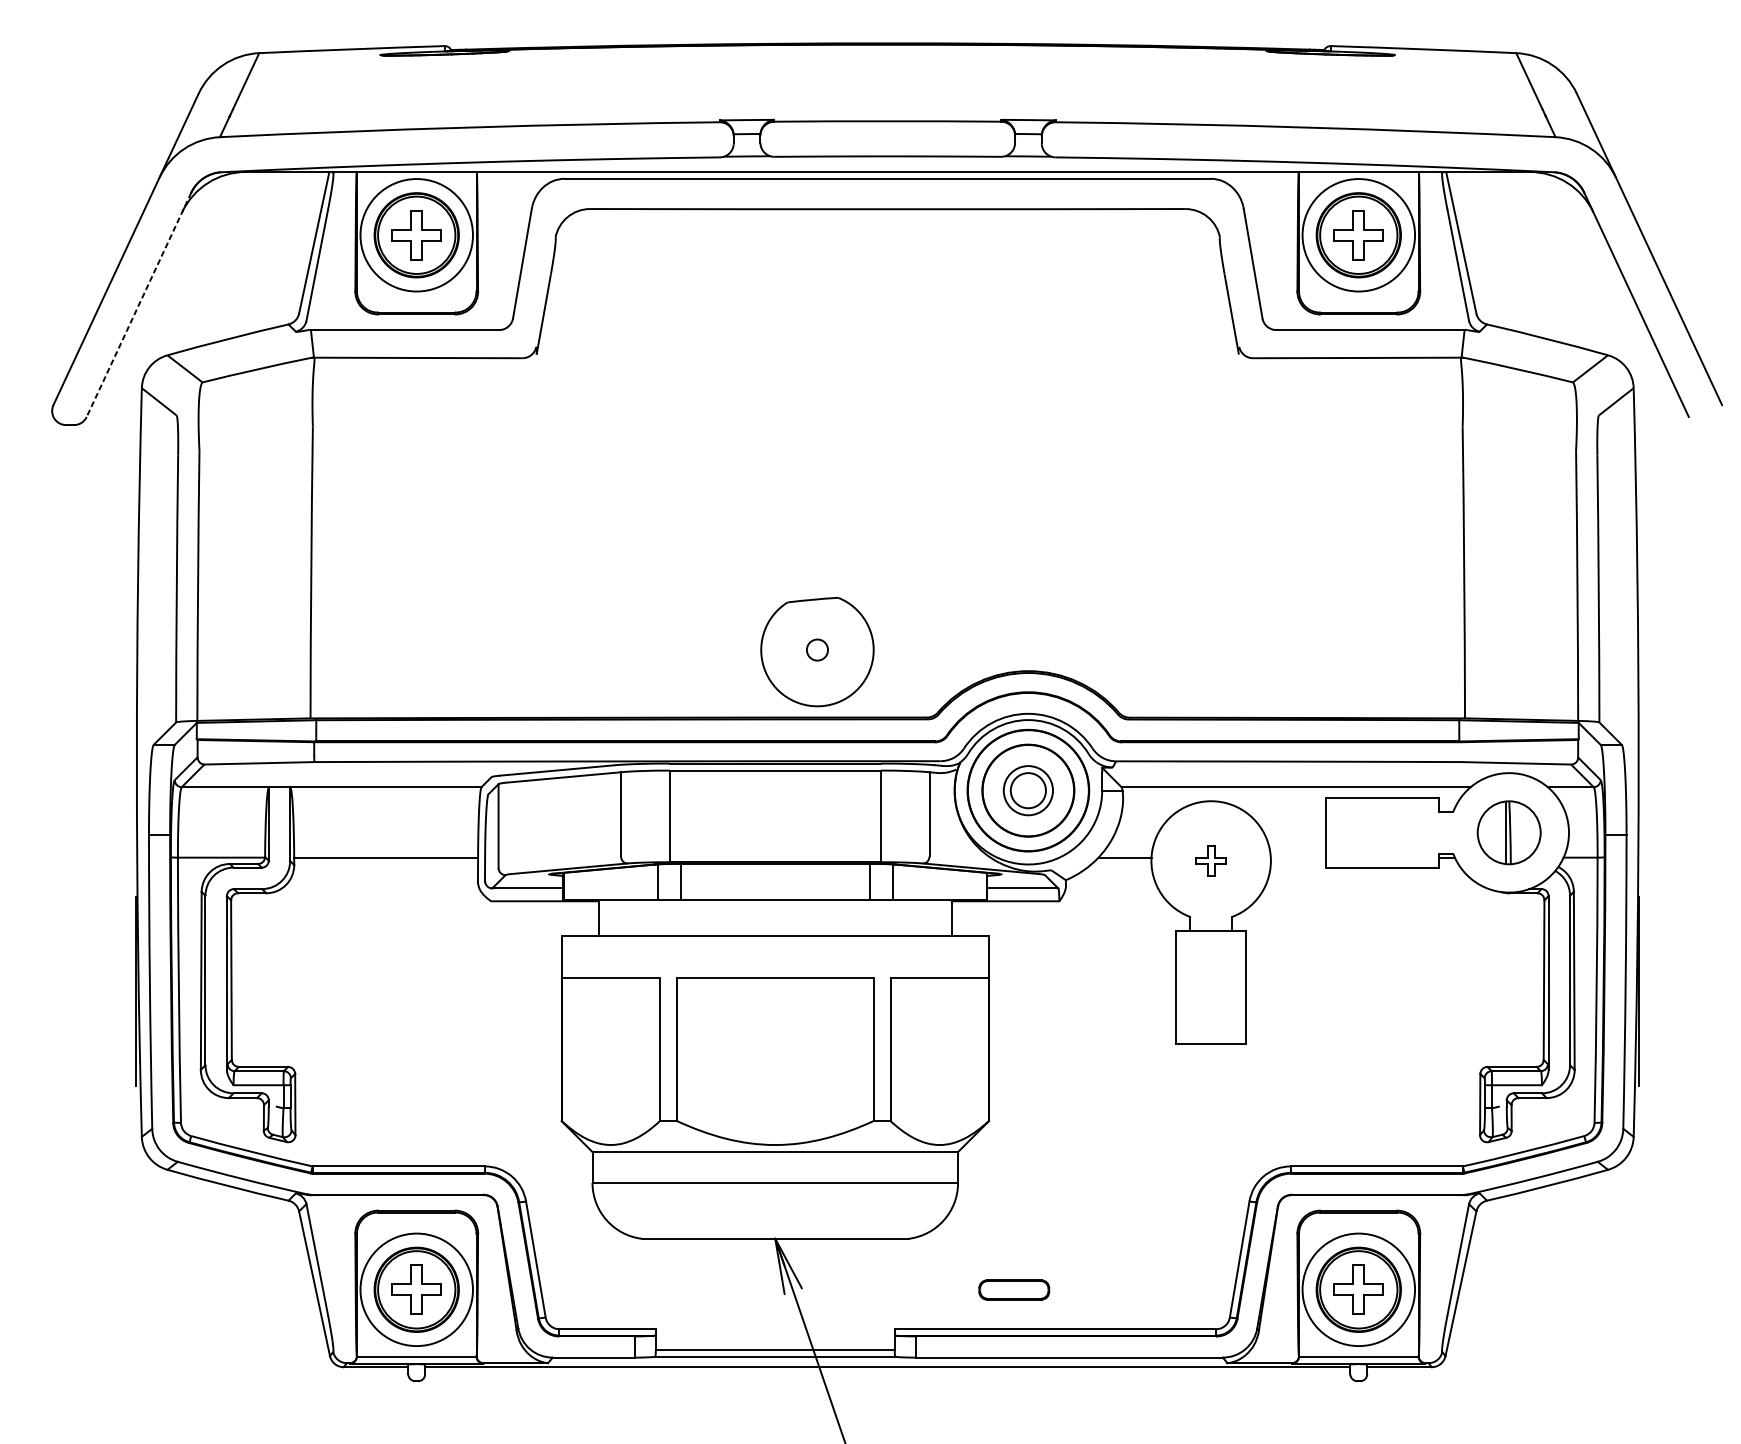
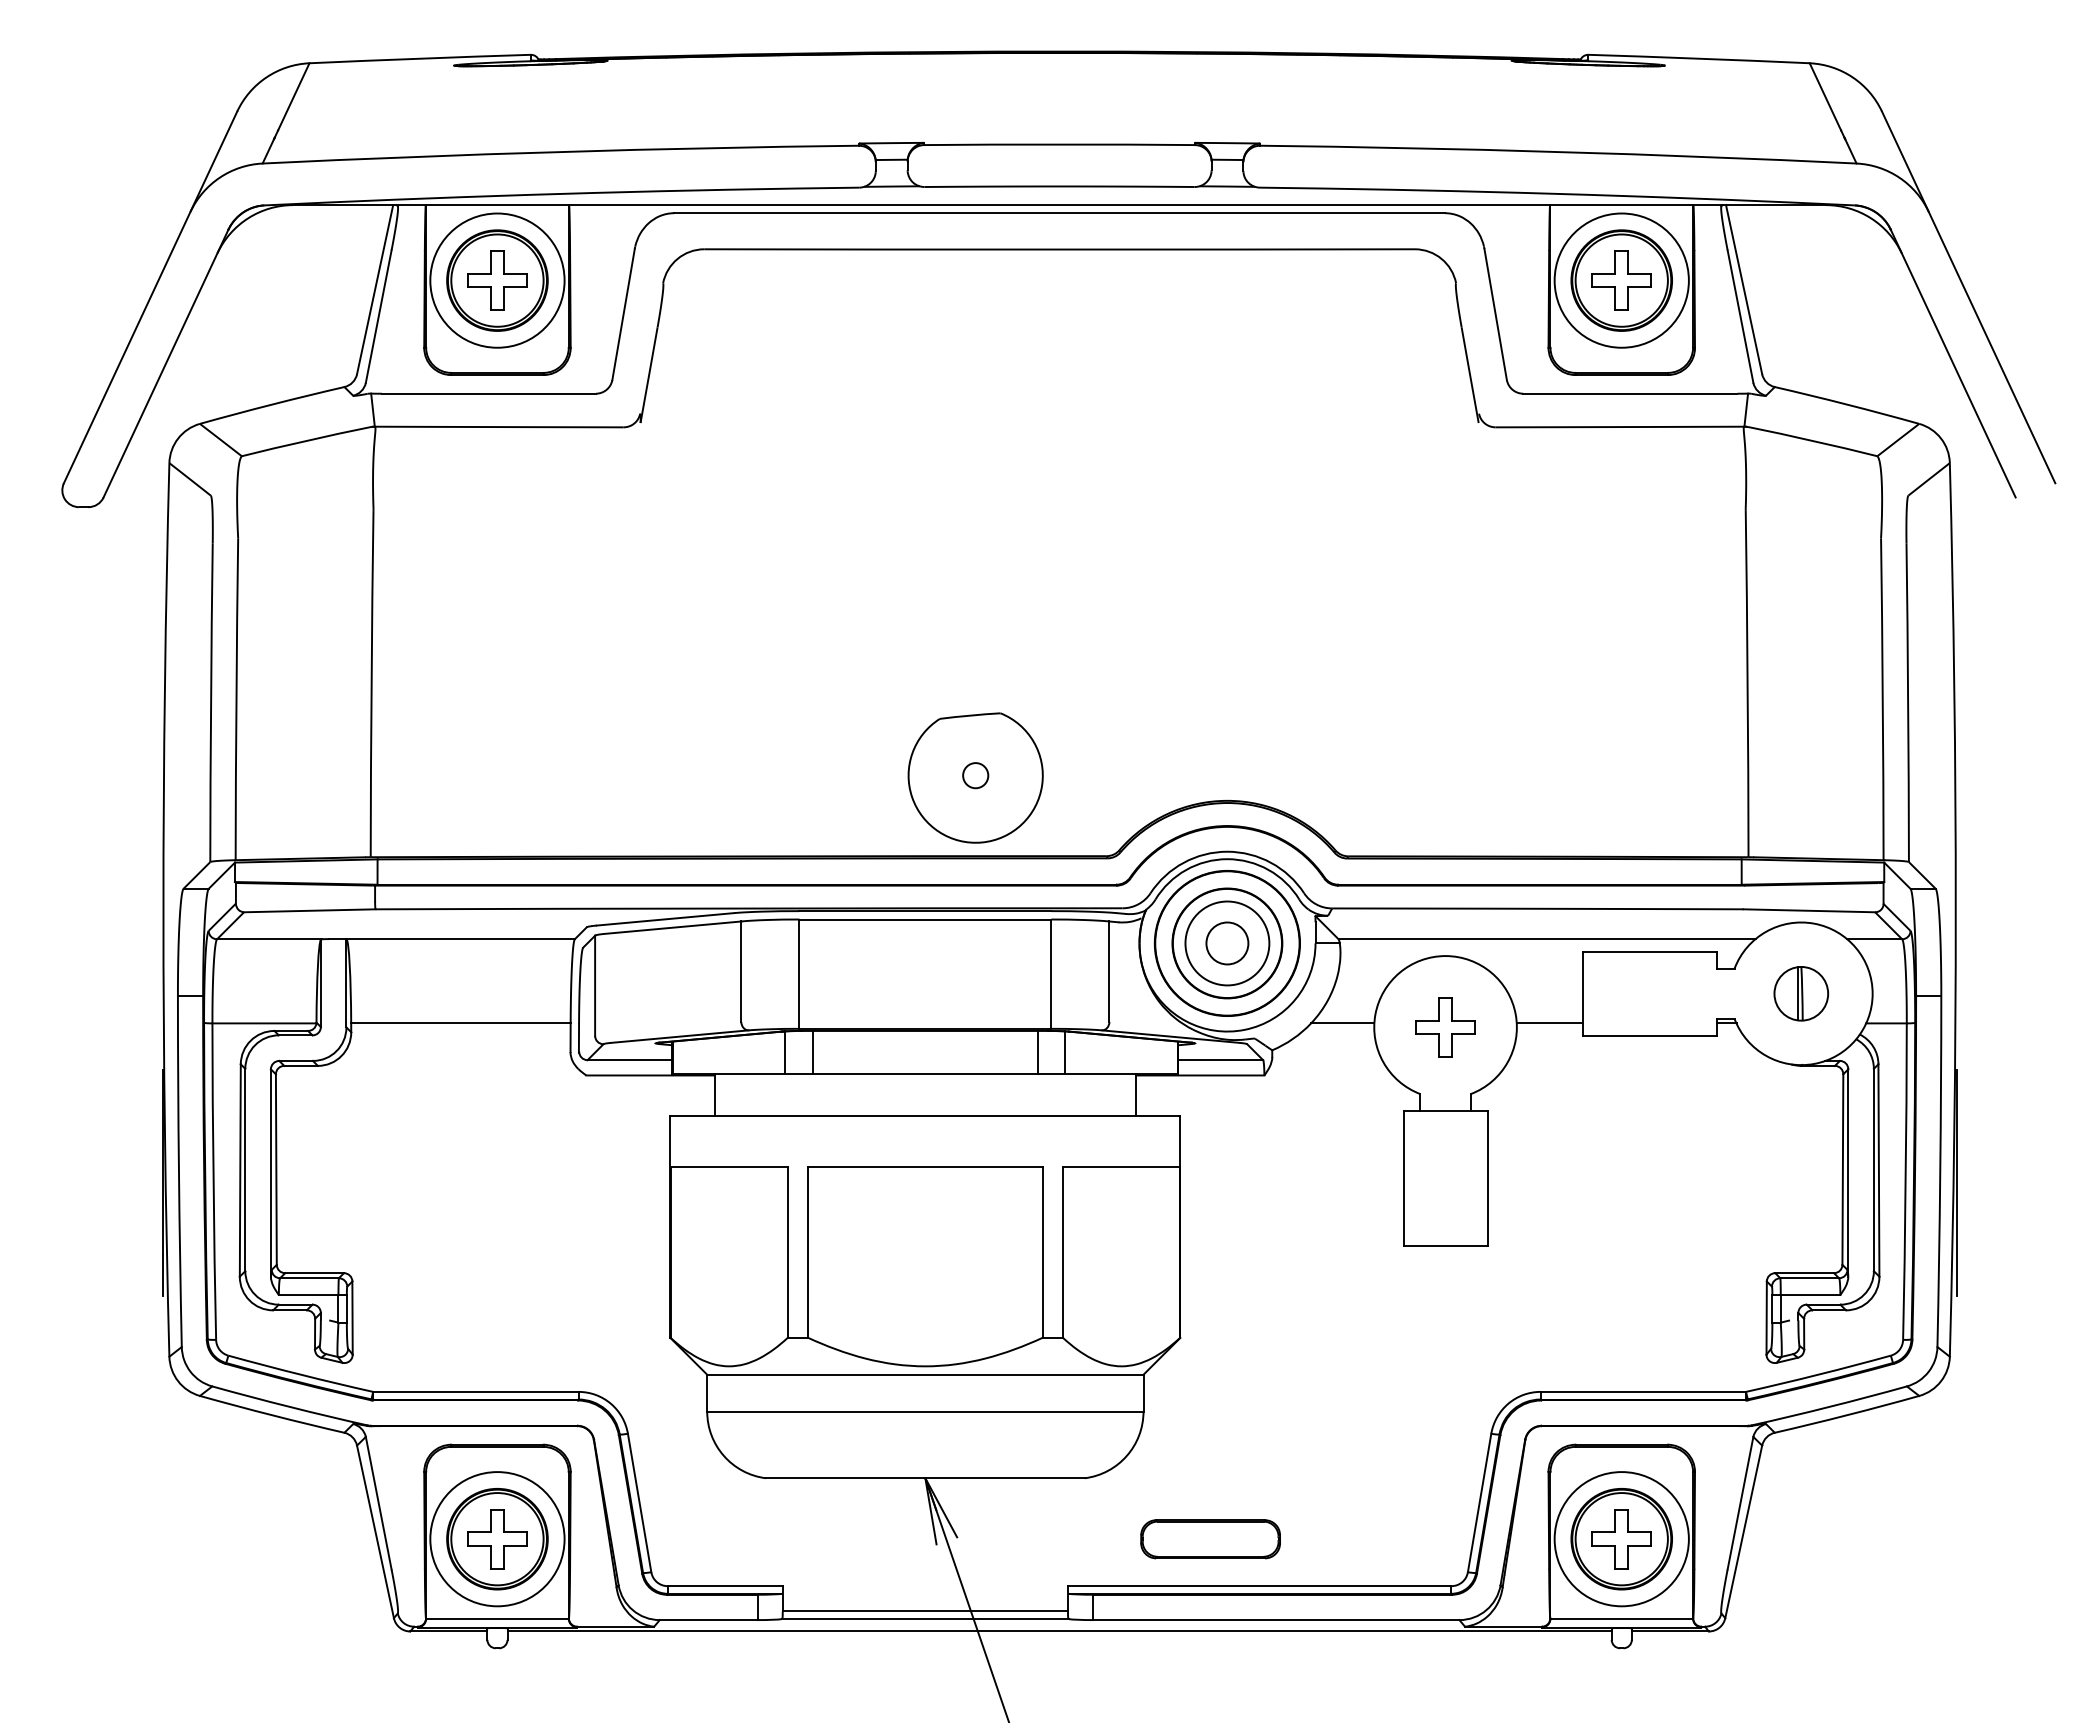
line: (138, 304) -> (165, 363), dashed -> solid
circle: (1028, 790) -> (1227, 943), size x1.43
part: (1509, 832) -> (1801, 993), size x0.71
line: (1298, 857) -> (1549, 1023), added
part: (1211, 861) -> (1445, 1027), size x1.67
part: (1014, 1290) -> (1210, 1539), size x1.67

